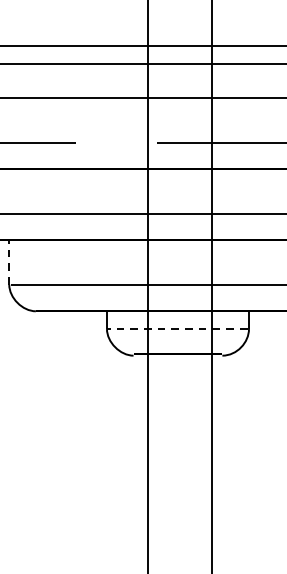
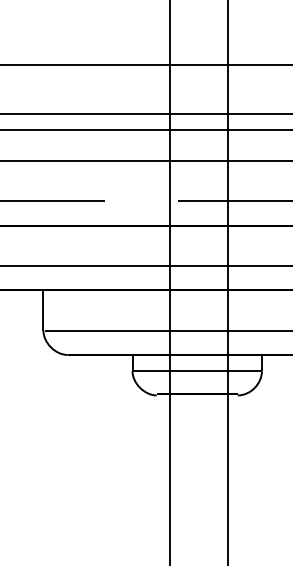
line: (9, 262) -> (43, 310), dashed -> solid
line: (177, 329) -> (196, 371), dashed -> solid

